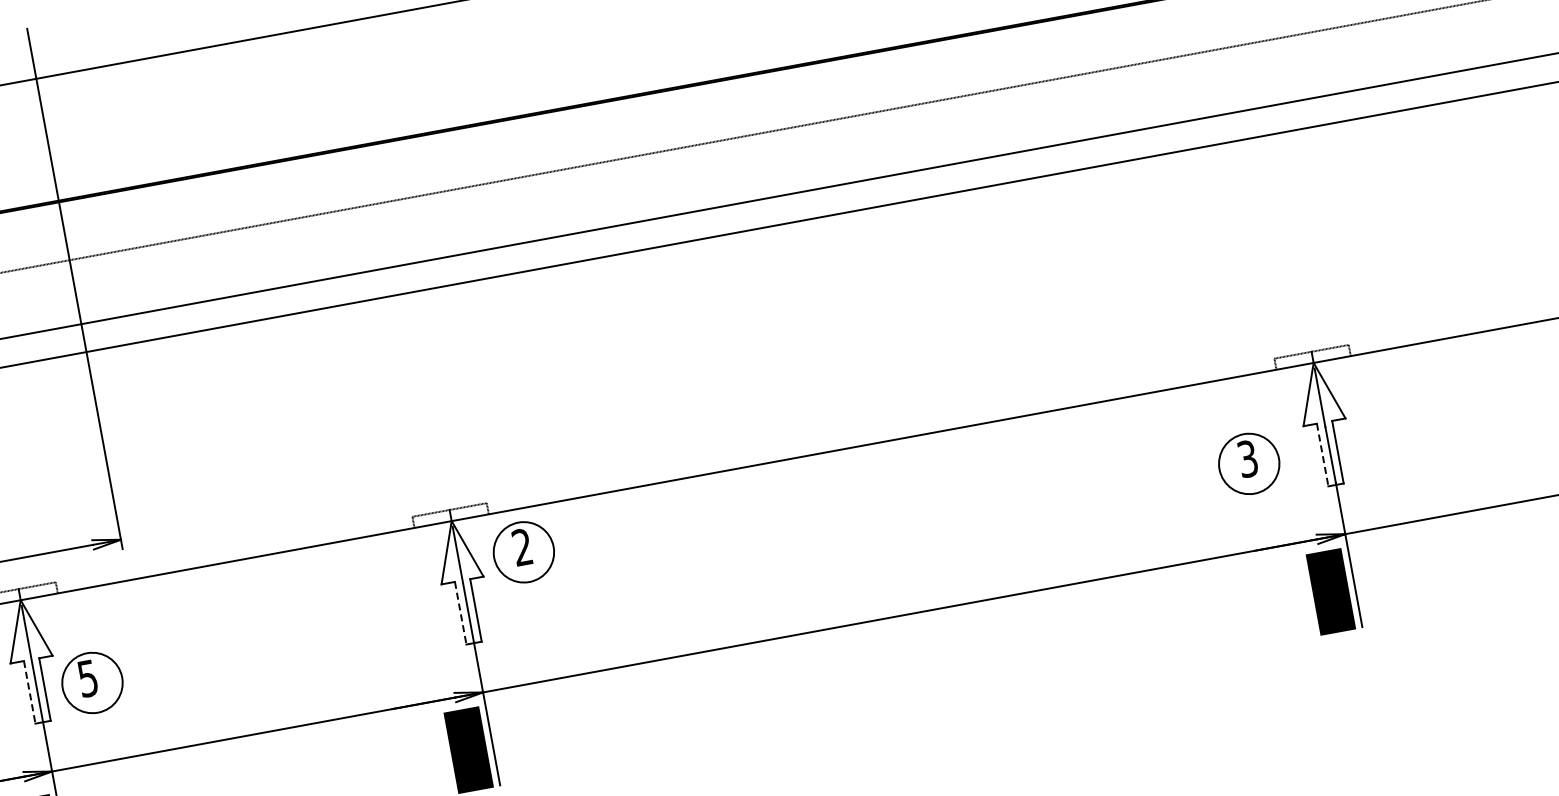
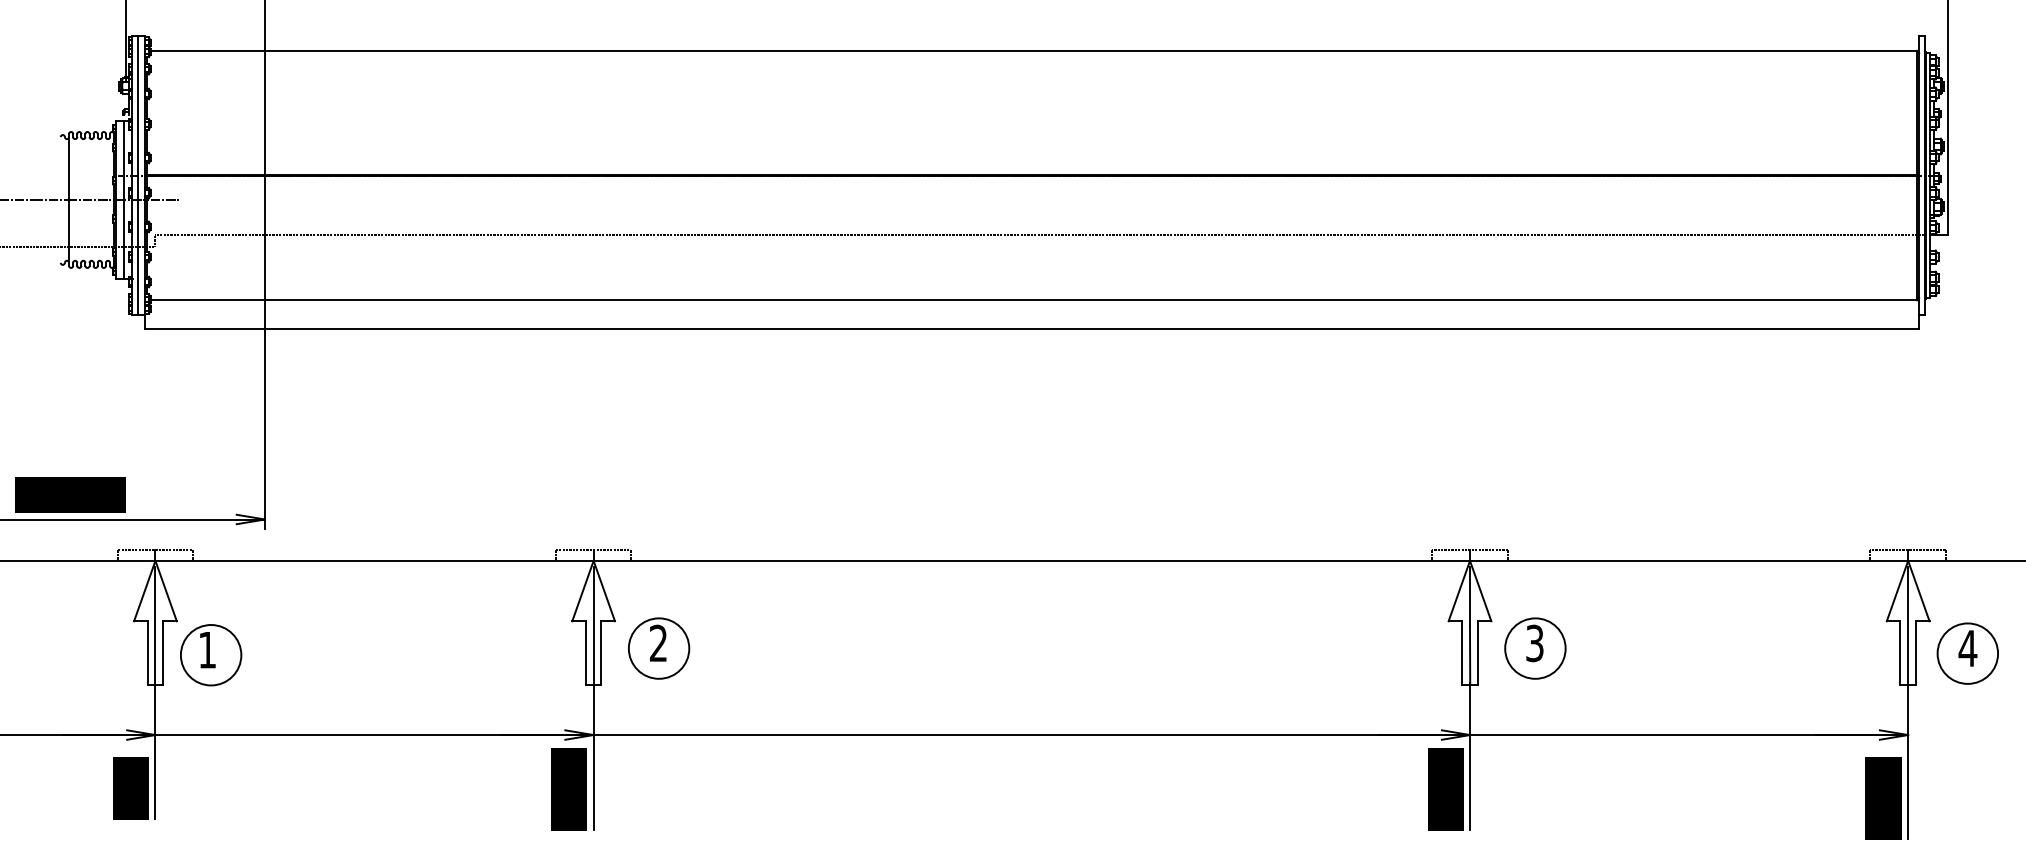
line: (1322, 455) -> (1462, 653), dashed -> solid
part: (1249, 463) -> (1535, 648), moved
part: (524, 552) -> (659, 648), moved
line: (460, 613) -> (585, 653), dashed -> solid
text: (88, 678) -> (207, 650), 5 -> 1
line: (29, 692) -> (147, 653), dashed -> solid

